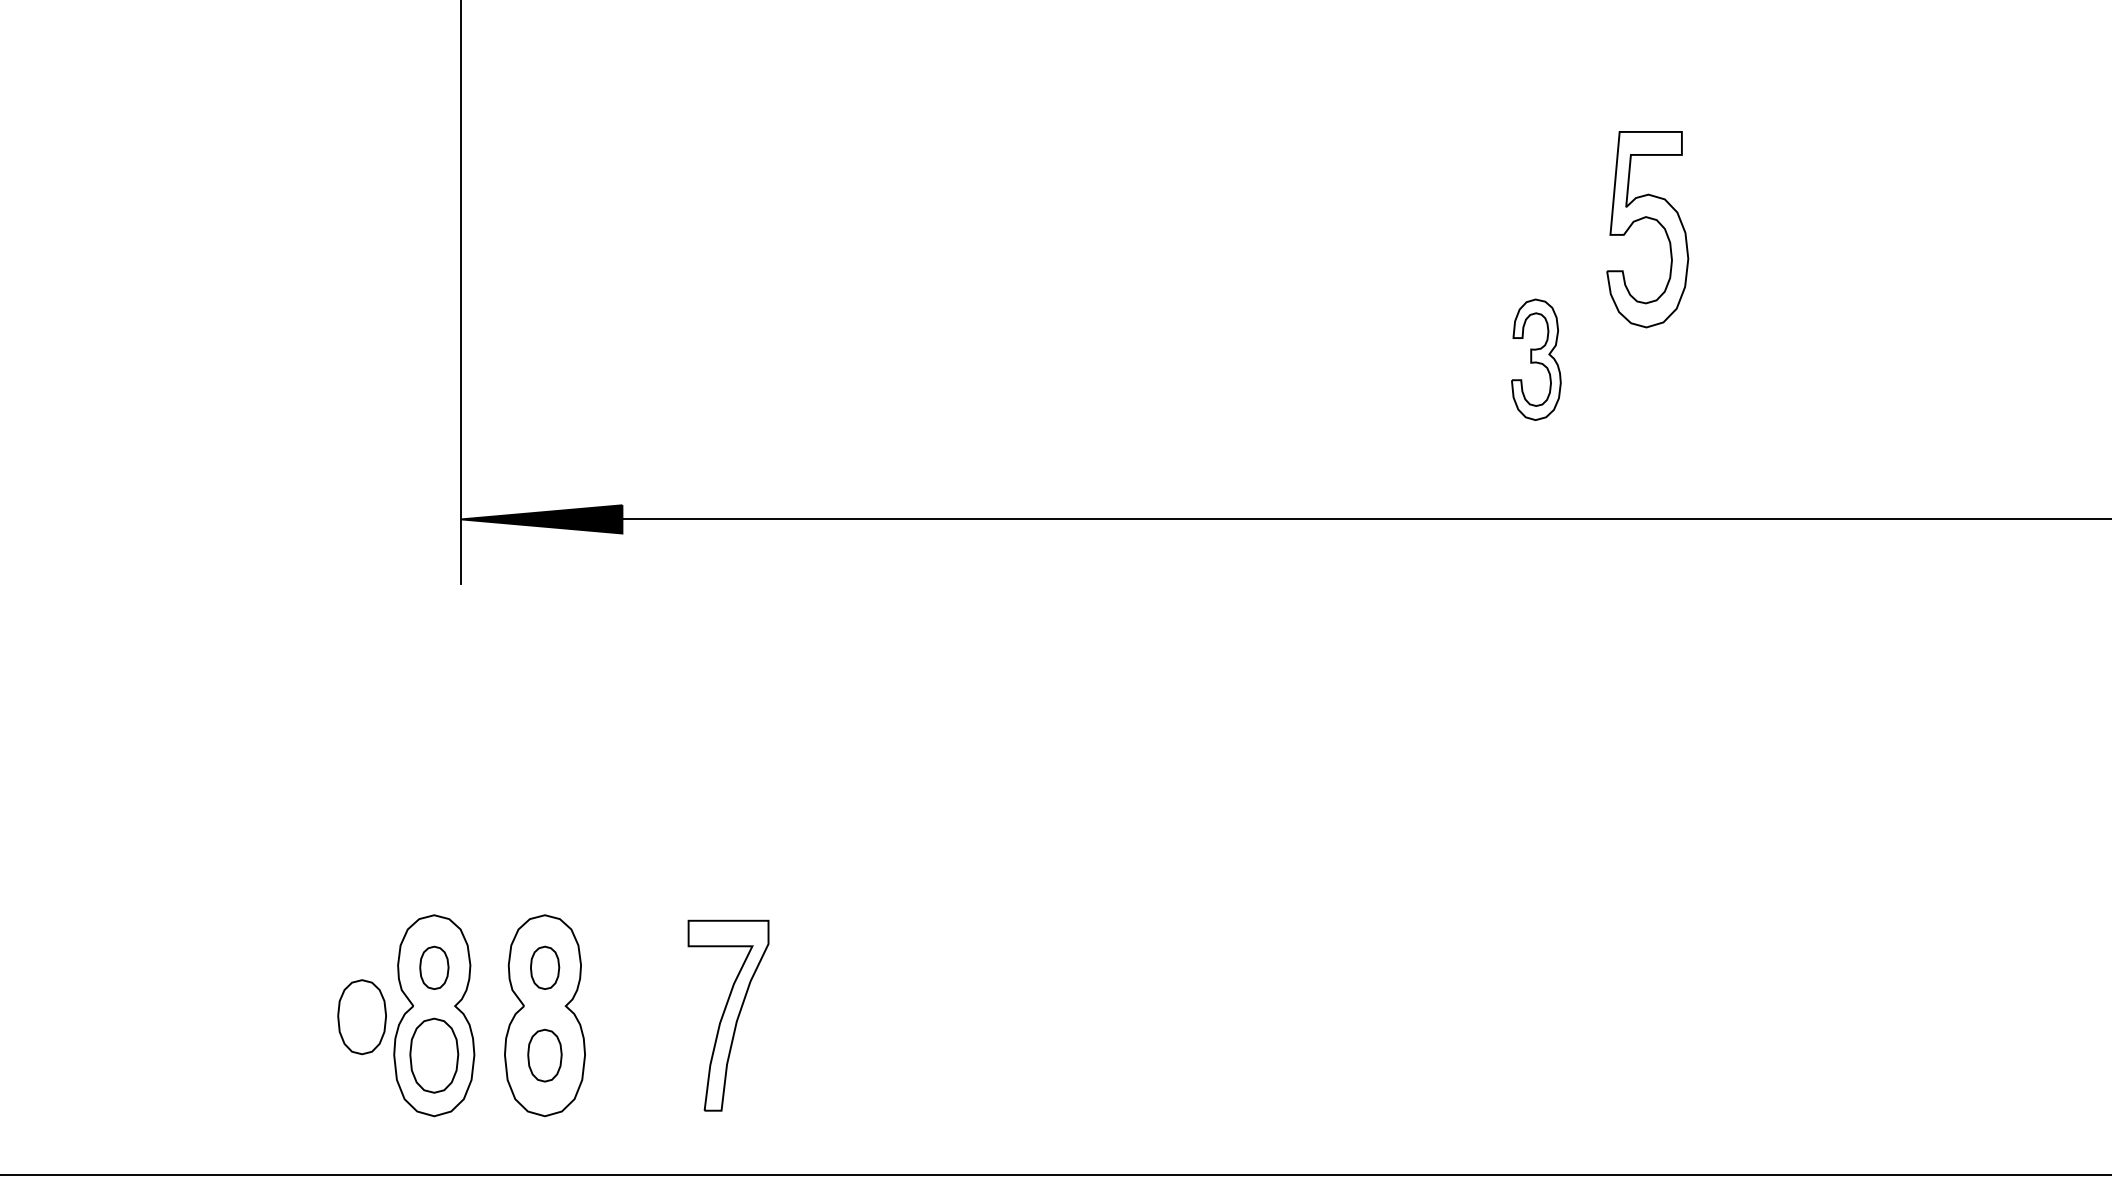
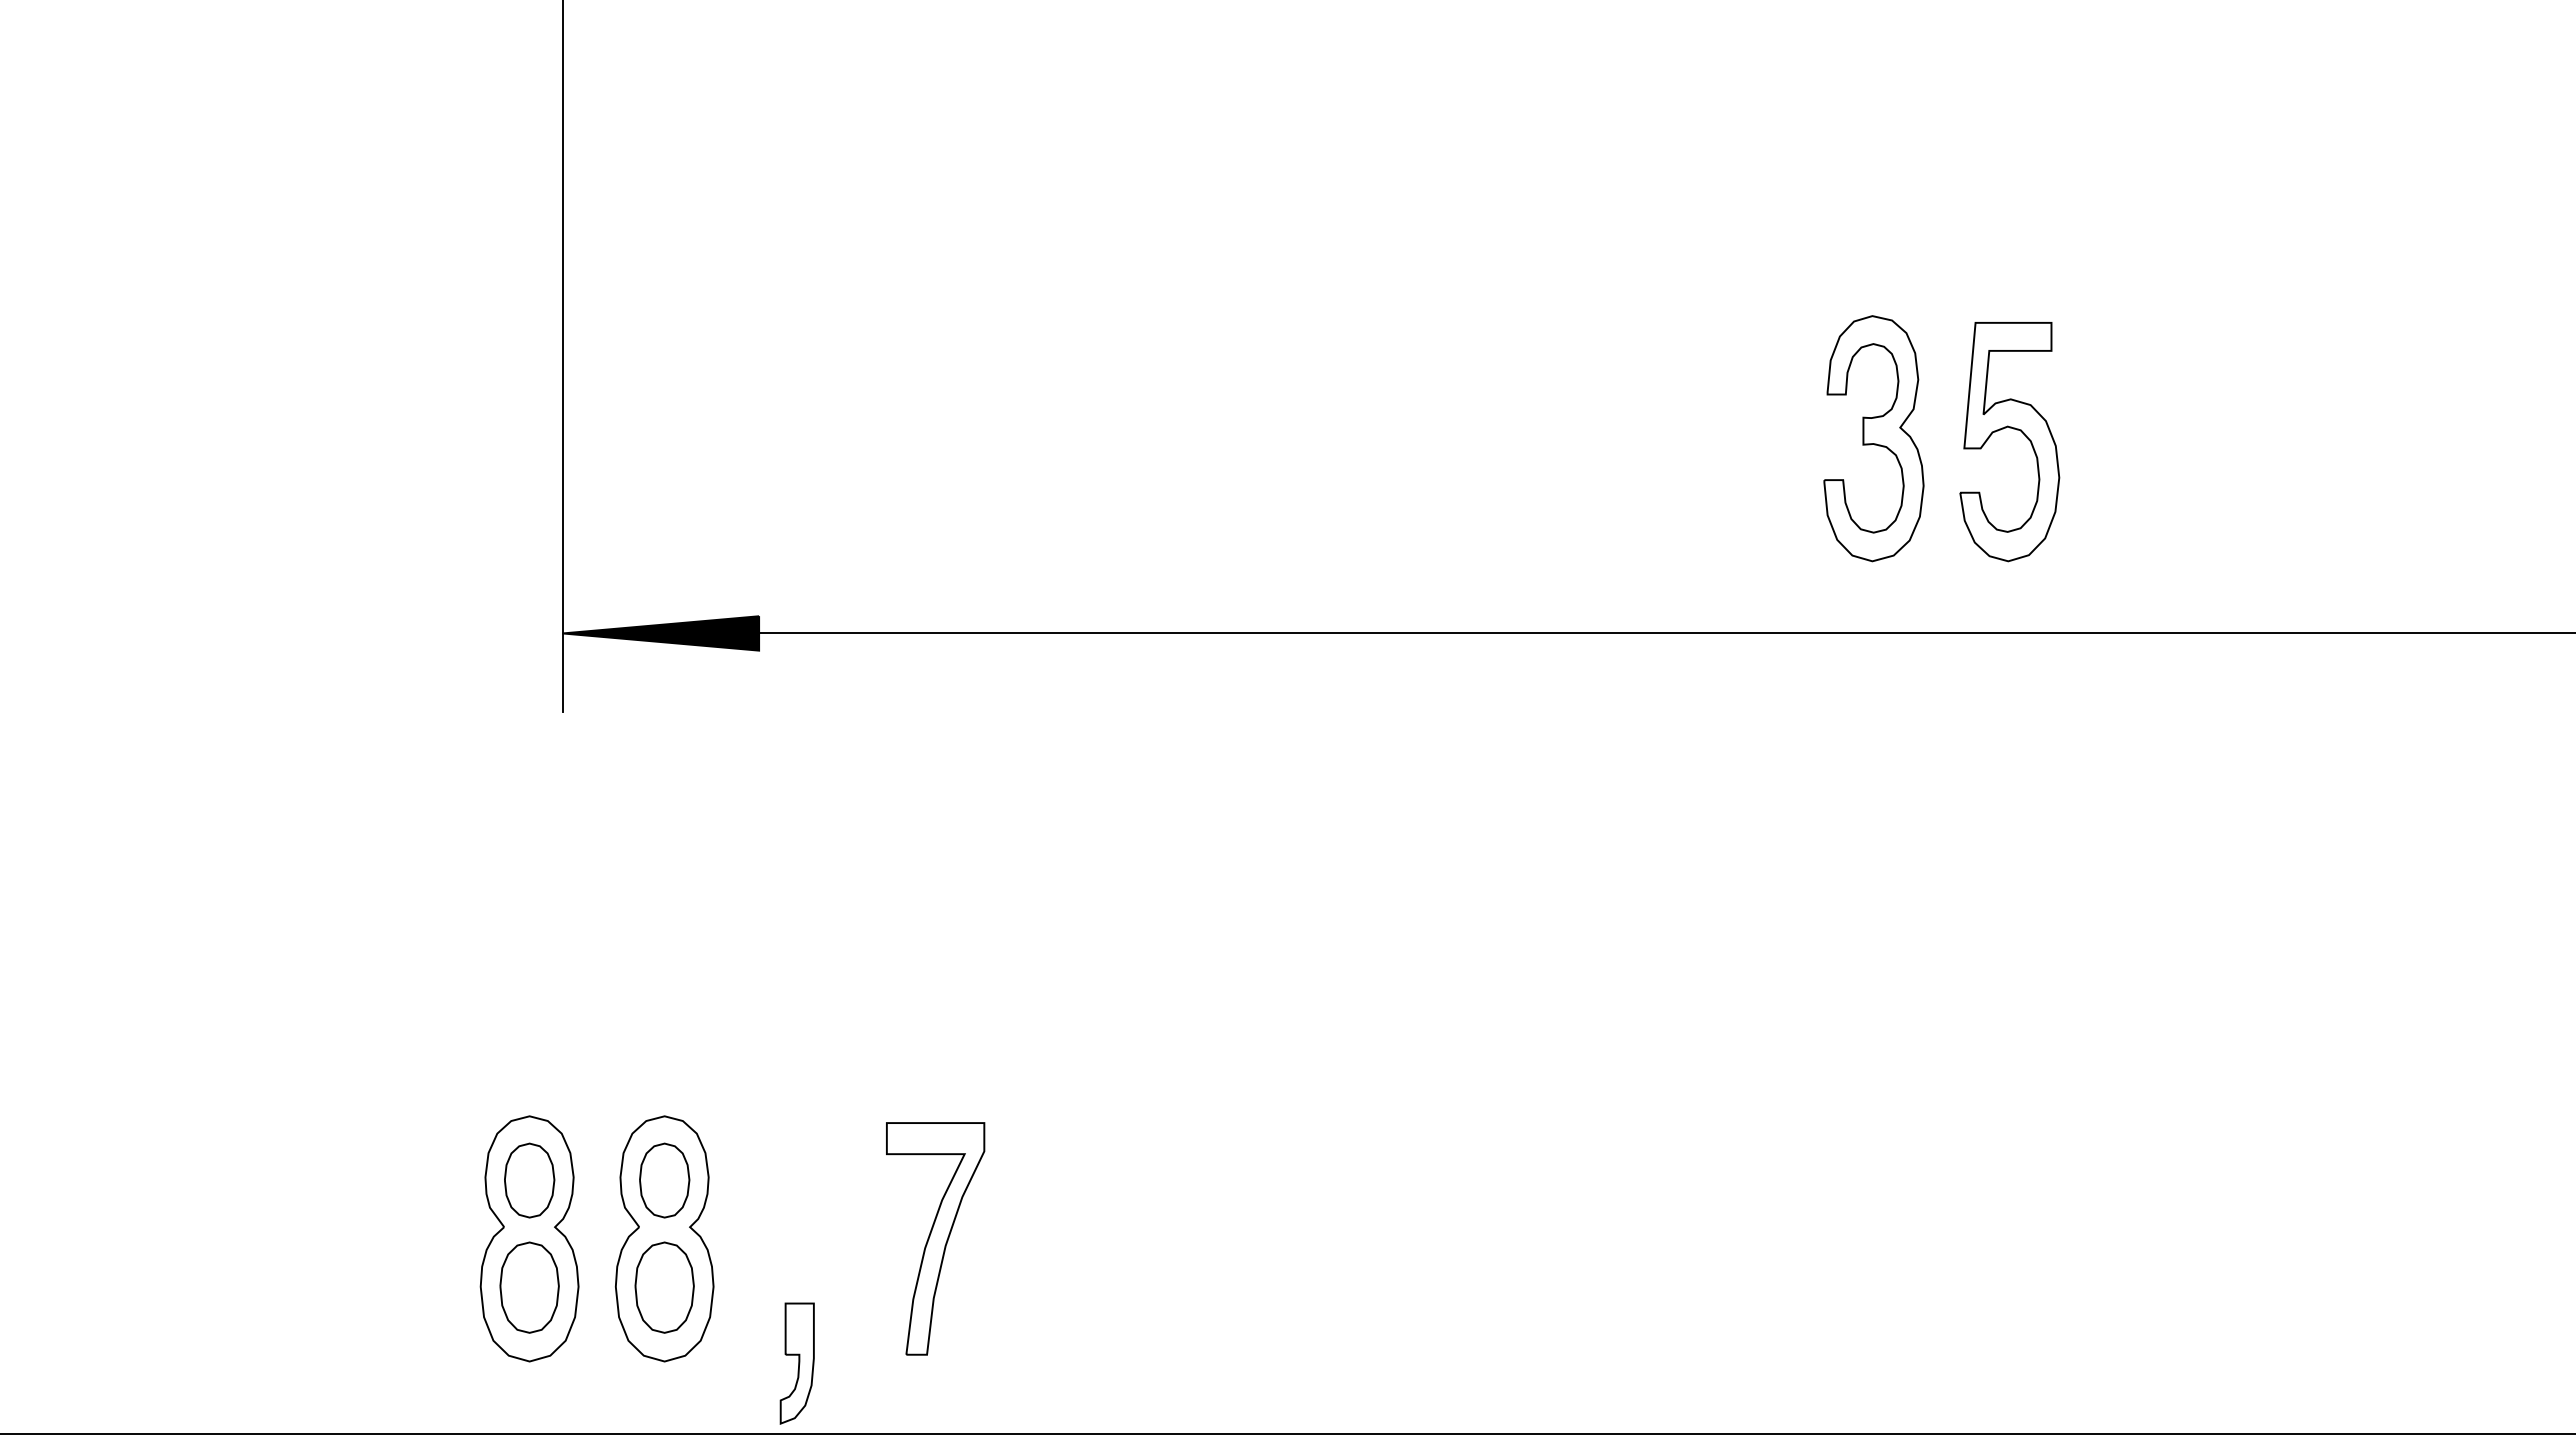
part: (1650, 219) -> (2013, 429), moved
part: (1535, 359) -> (1873, 438), size x1.67
part: (434, 967) -> (529, 1180), size x1.43
part: (544, 967) -> (664, 1180), size x1.43
part: (728, 1015) -> (935, 1238), moved
part: (362, 1017) -> (441, 1240), removed
part: (544, 1055) -> (664, 1287), size x1.43
part: (653, 1117) -> (796, 1363), added

